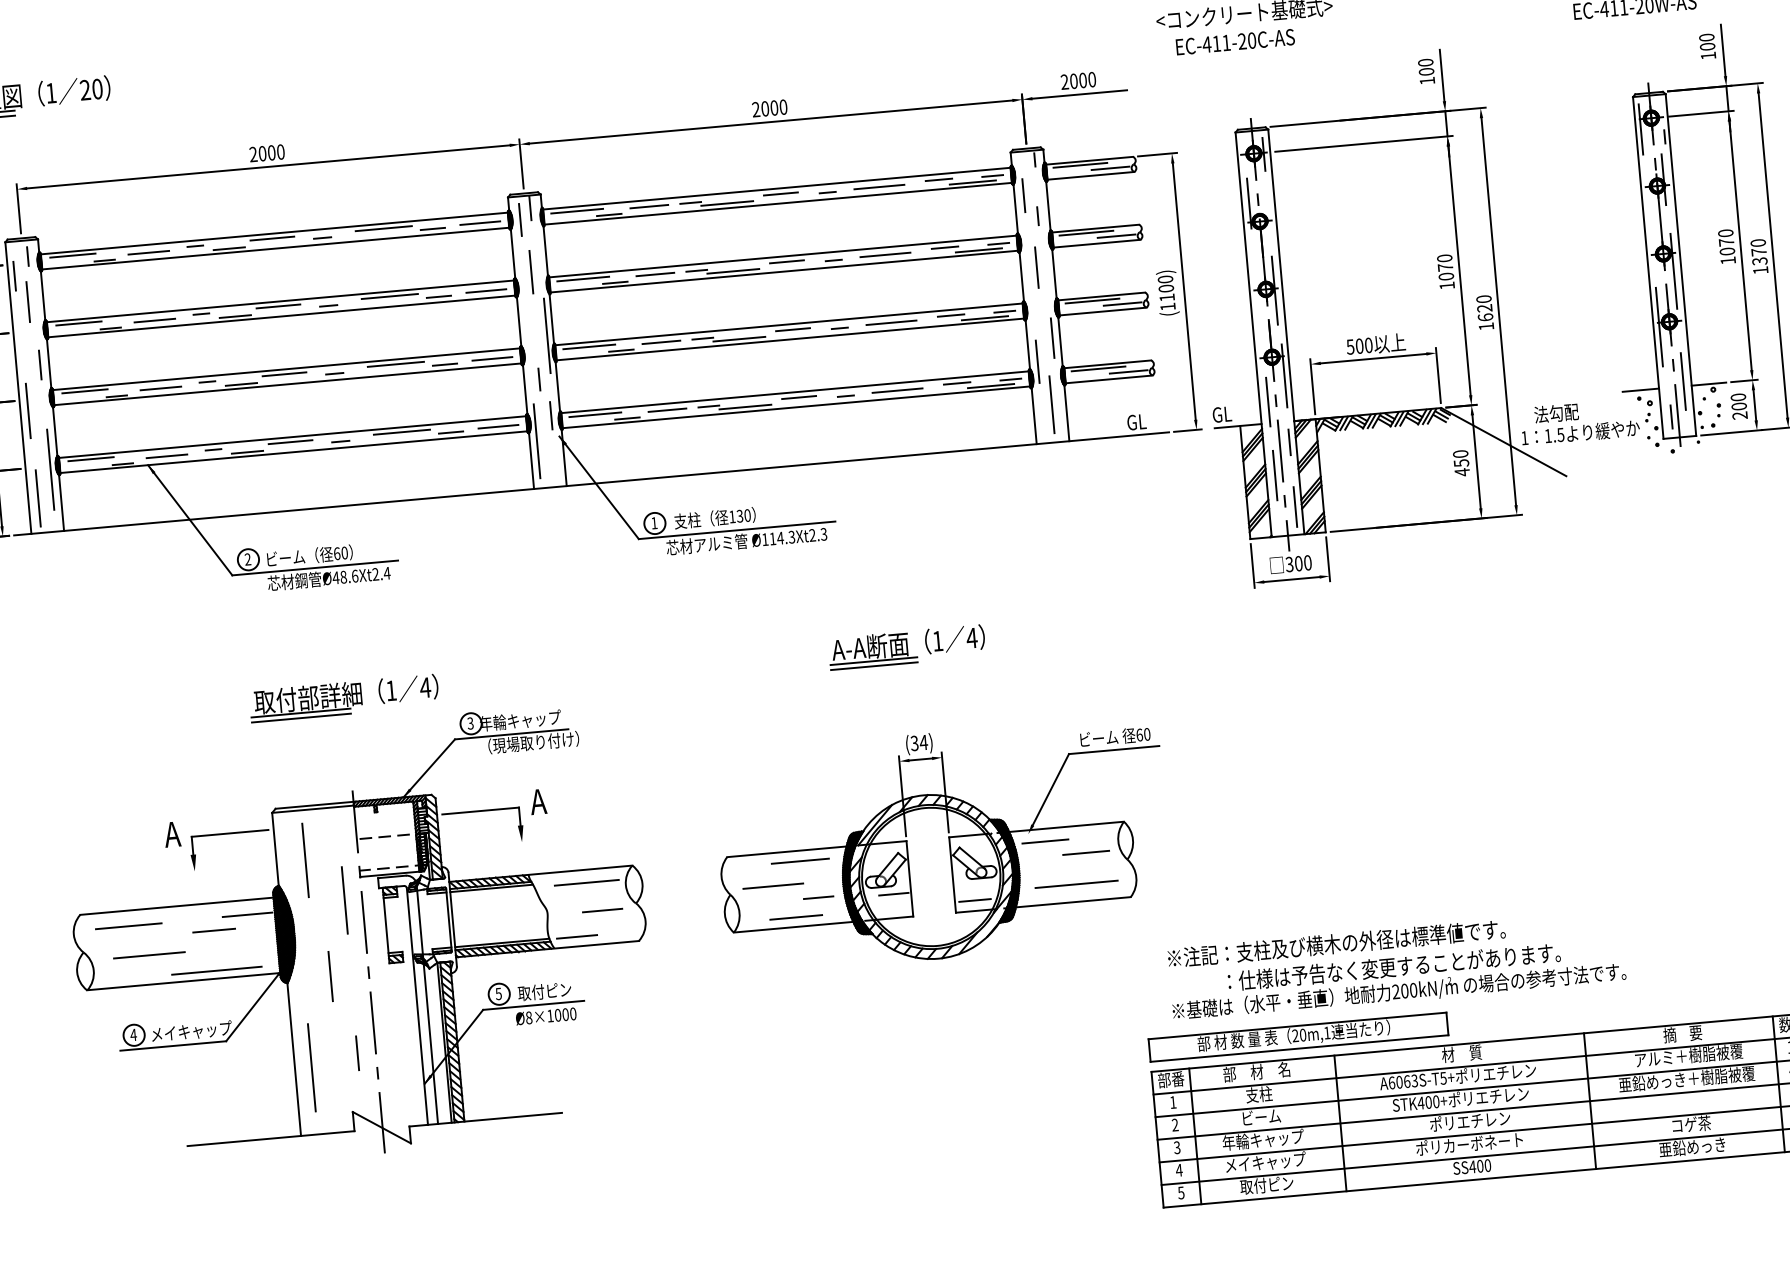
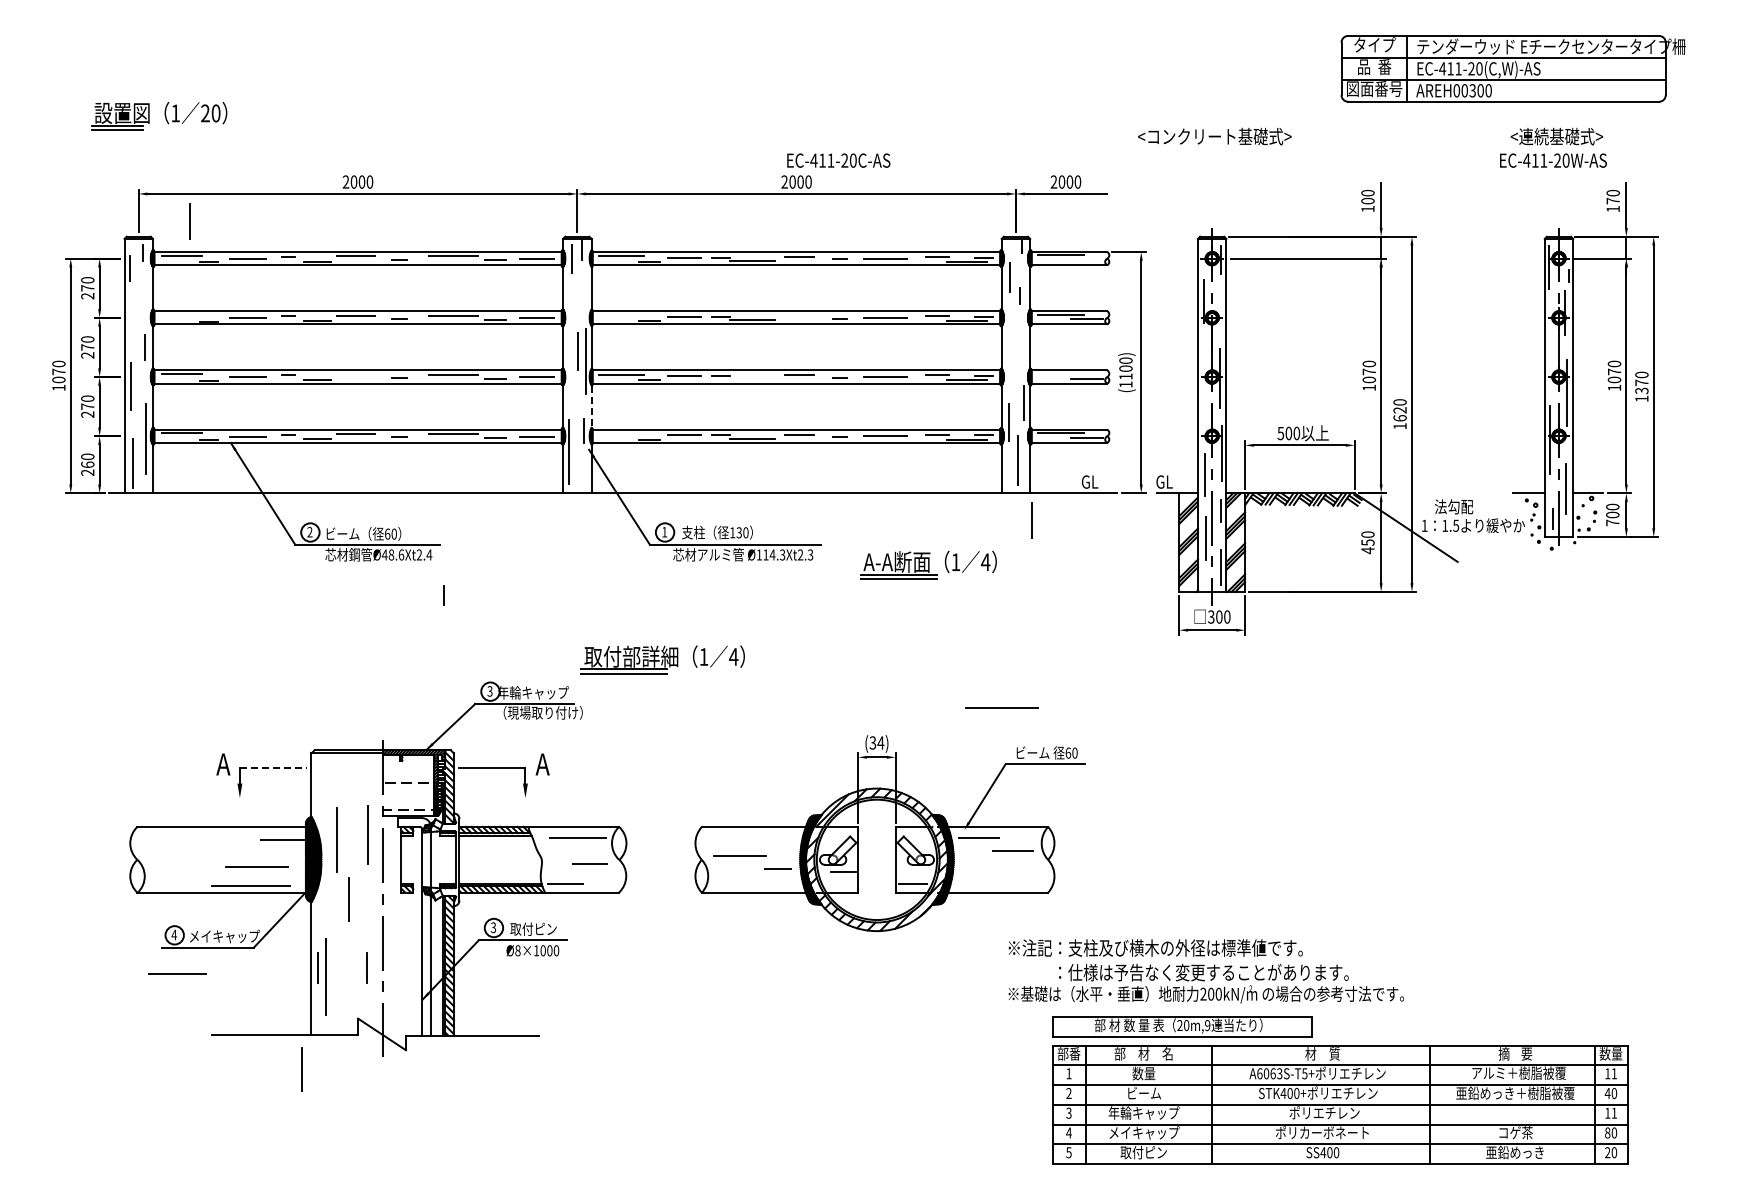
text: (1235, 41) -> (838, 160), moved
text: (1706, 46) -> (1612, 200), 100 -> 170
line: (1110, 168) -> (1086, 260), removed
line: (786, 262) -> (799, 316), removed
line: (1036, 267) -> (1031, 520), moved
line: (531, 272) -> (577, 351), moved
line: (582, 279) -> (621, 315), removed
line: (1091, 300) -> (1060, 373), removed
line: (28, 302) -> (189, 221), moved
line: (78, 323) -> (181, 314), removed
line: (738, 339) -> (751, 379), removed
line: (283, 374) -> (355, 374), removed
line: (538, 379) -> (443, 595), moved
line: (557, 387) -> (591, 407), solid -> dashed
line: (594, 414) -> (621, 433), removed
text: (1739, 415) -> (1612, 522), 200 -> 700
part: (906, 646) -> (928, 564), moved
part: (344, 697) -> (662, 659), moved
line: (230, 832) -> (273, 767), solid -> dashed
line: (305, 859) -> (336, 839), moved
line: (799, 861) -> (764, 836), removed
line: (1075, 883) -> (1001, 707), moved
line: (795, 917) -> (756, 884), removed
line: (128, 926) -> (177, 973), moved
line: (213, 930) -> (251, 850), removed
line: (148, 954) -> (256, 866), moved
text: (1396, 965) -> (1205, 971), moved
text: (498, 993) -> (493, 927), 5 -> 3
text: (1326, 1033) -> (1207, 1025), 20m,1 -> 20m,9
line: (301, 1057) -> (317, 967), added
text: (1258, 1094) -> (1143, 1073), 支柱 -> 数量
line: (293, 1176) -> (301, 1069), added

